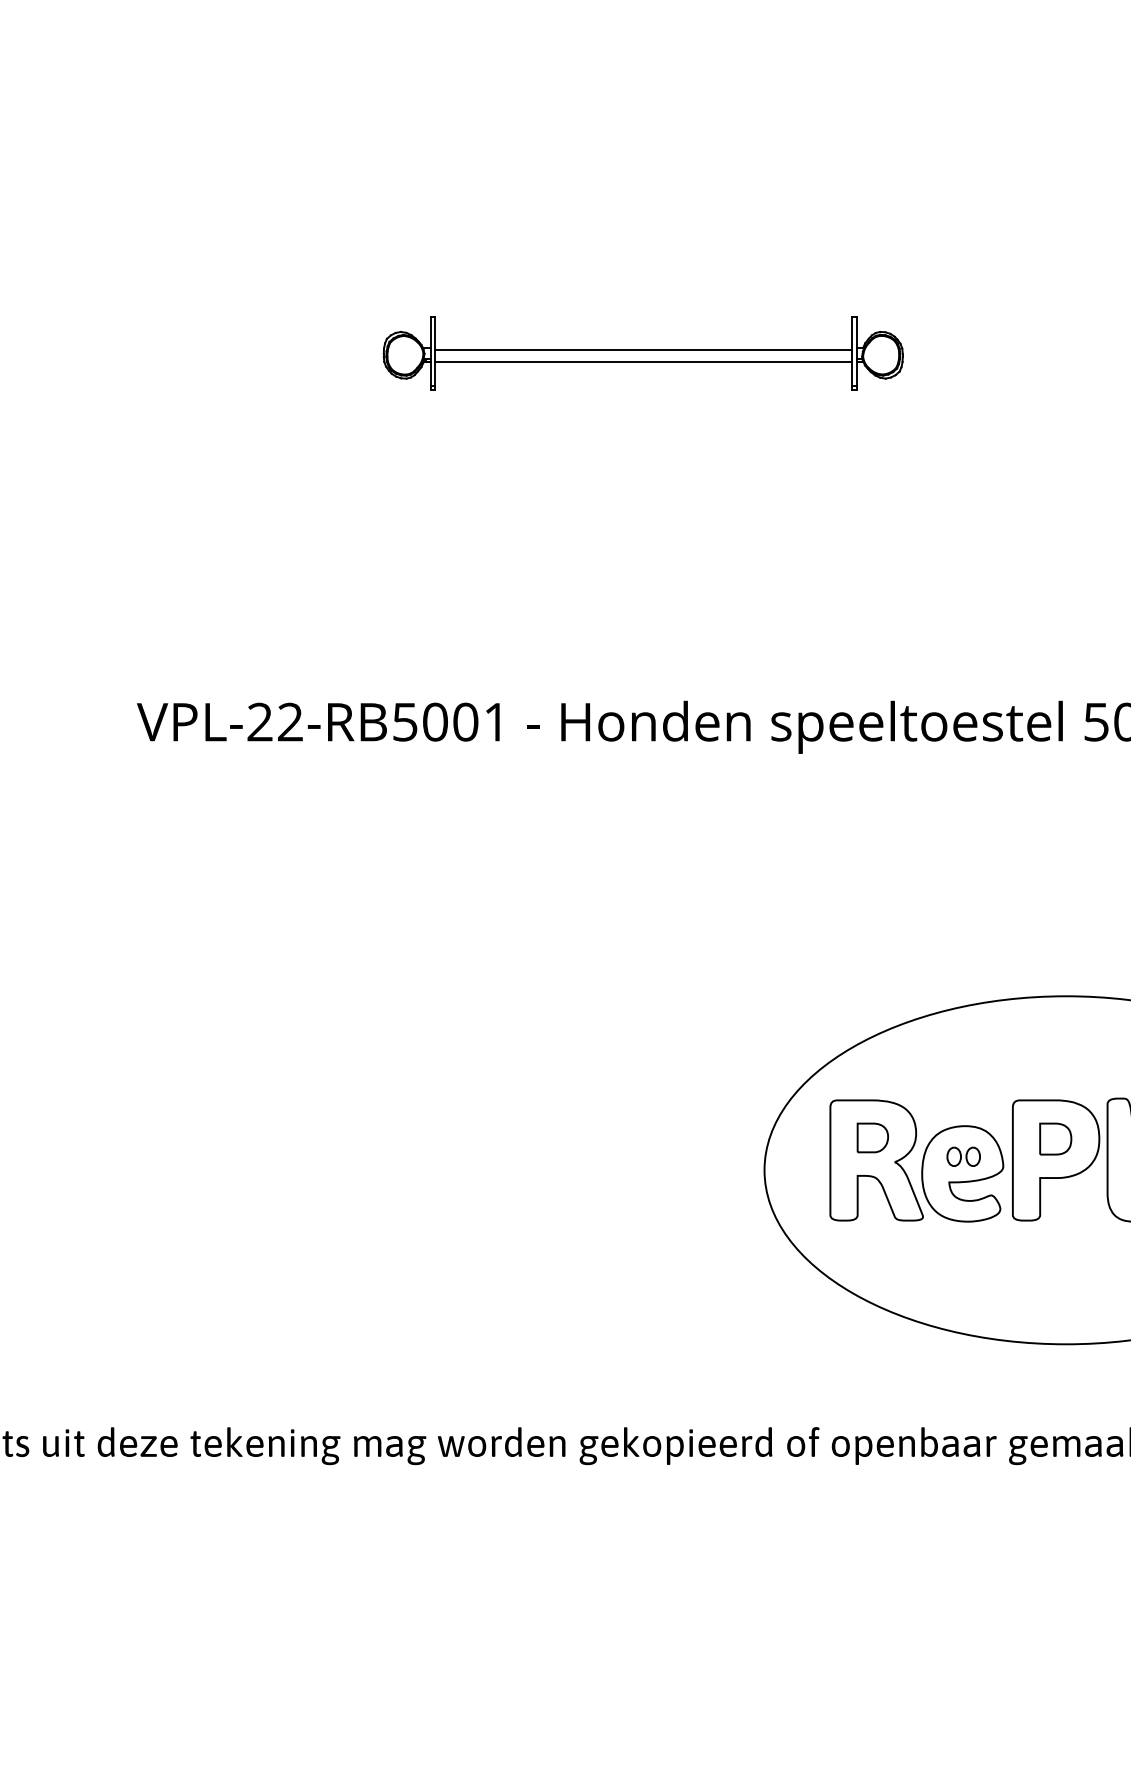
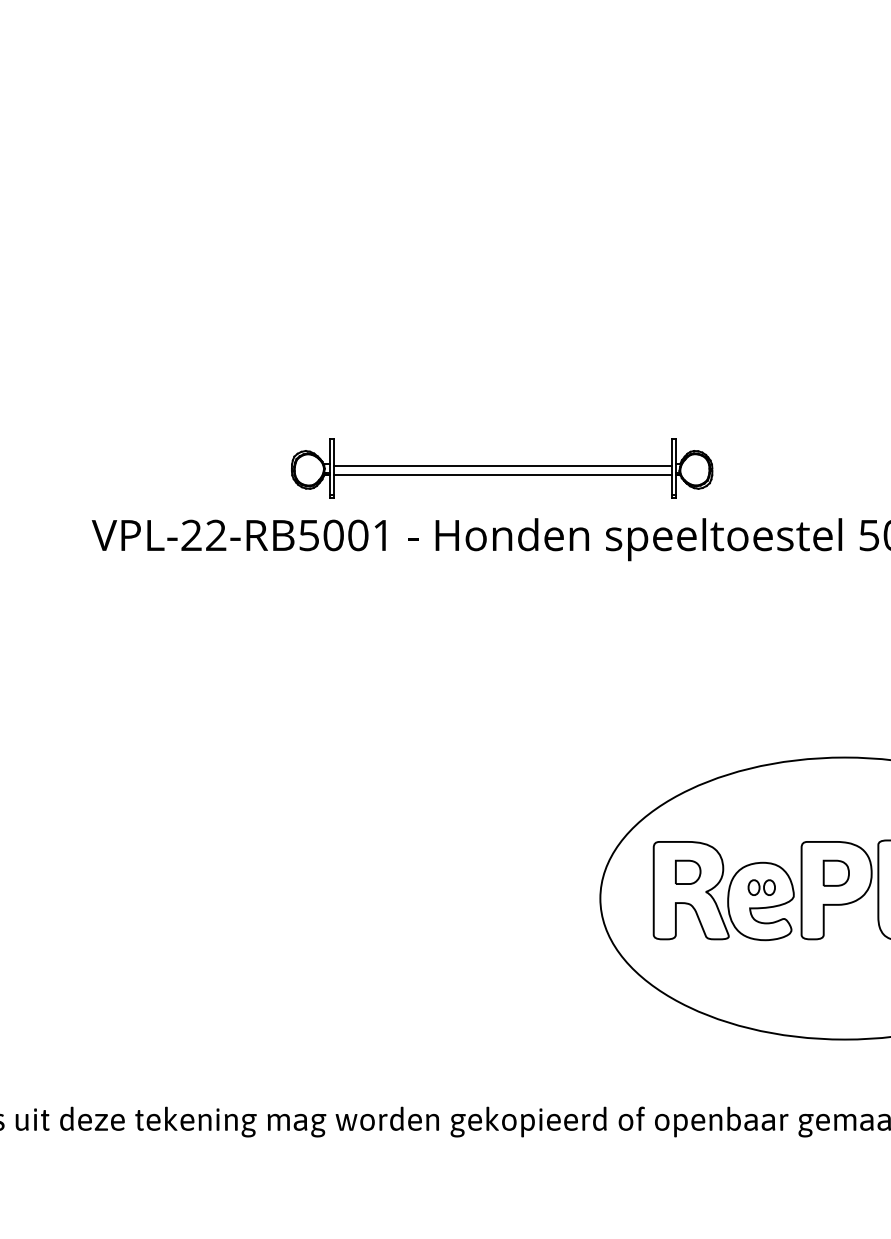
part: (642, 353) -> (501, 468), moved

